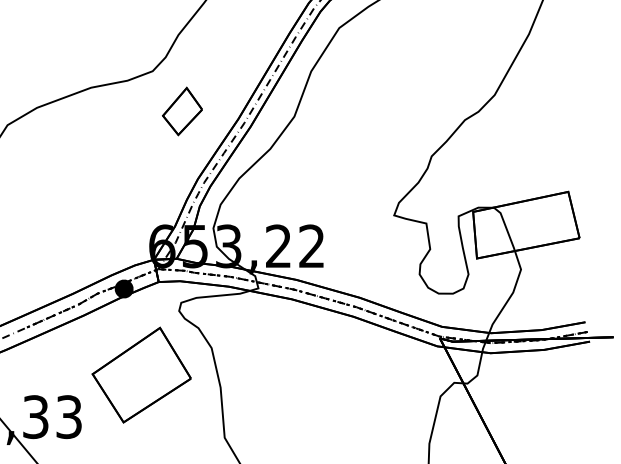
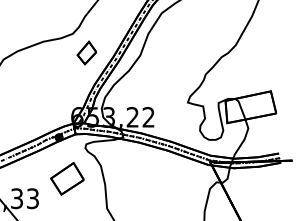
part: (141, 374) -> (67, 178), size x0.7

